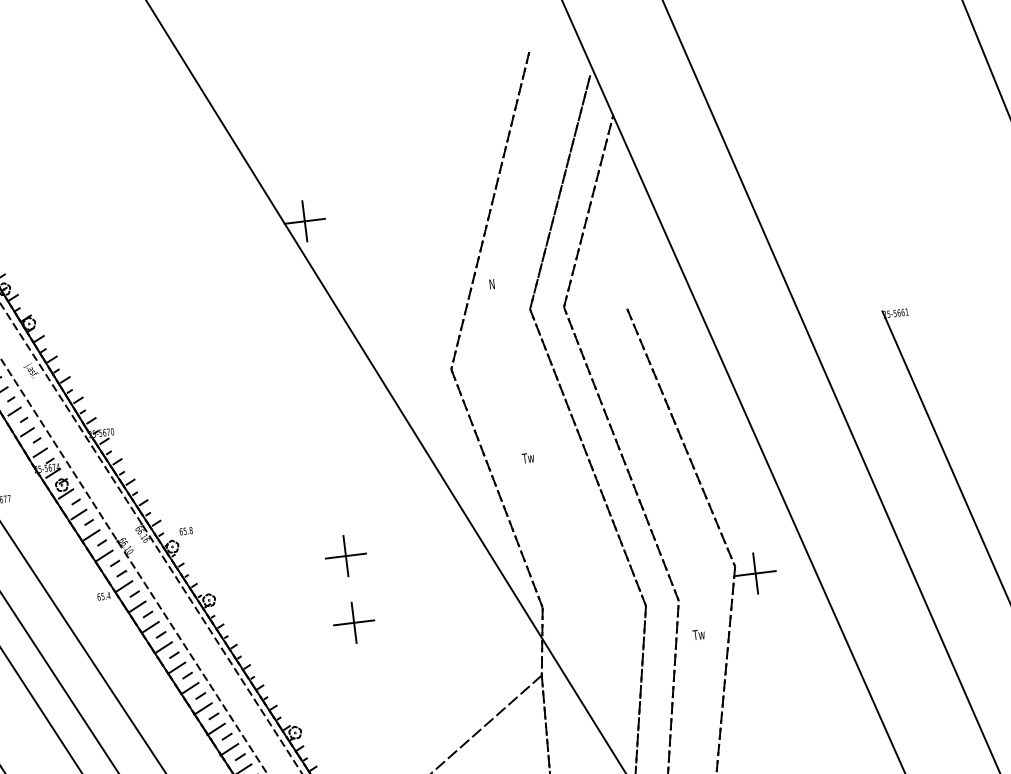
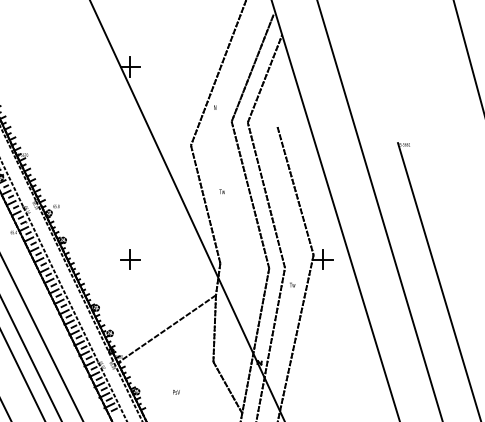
part: (346, 556) -> (130, 227), removed

